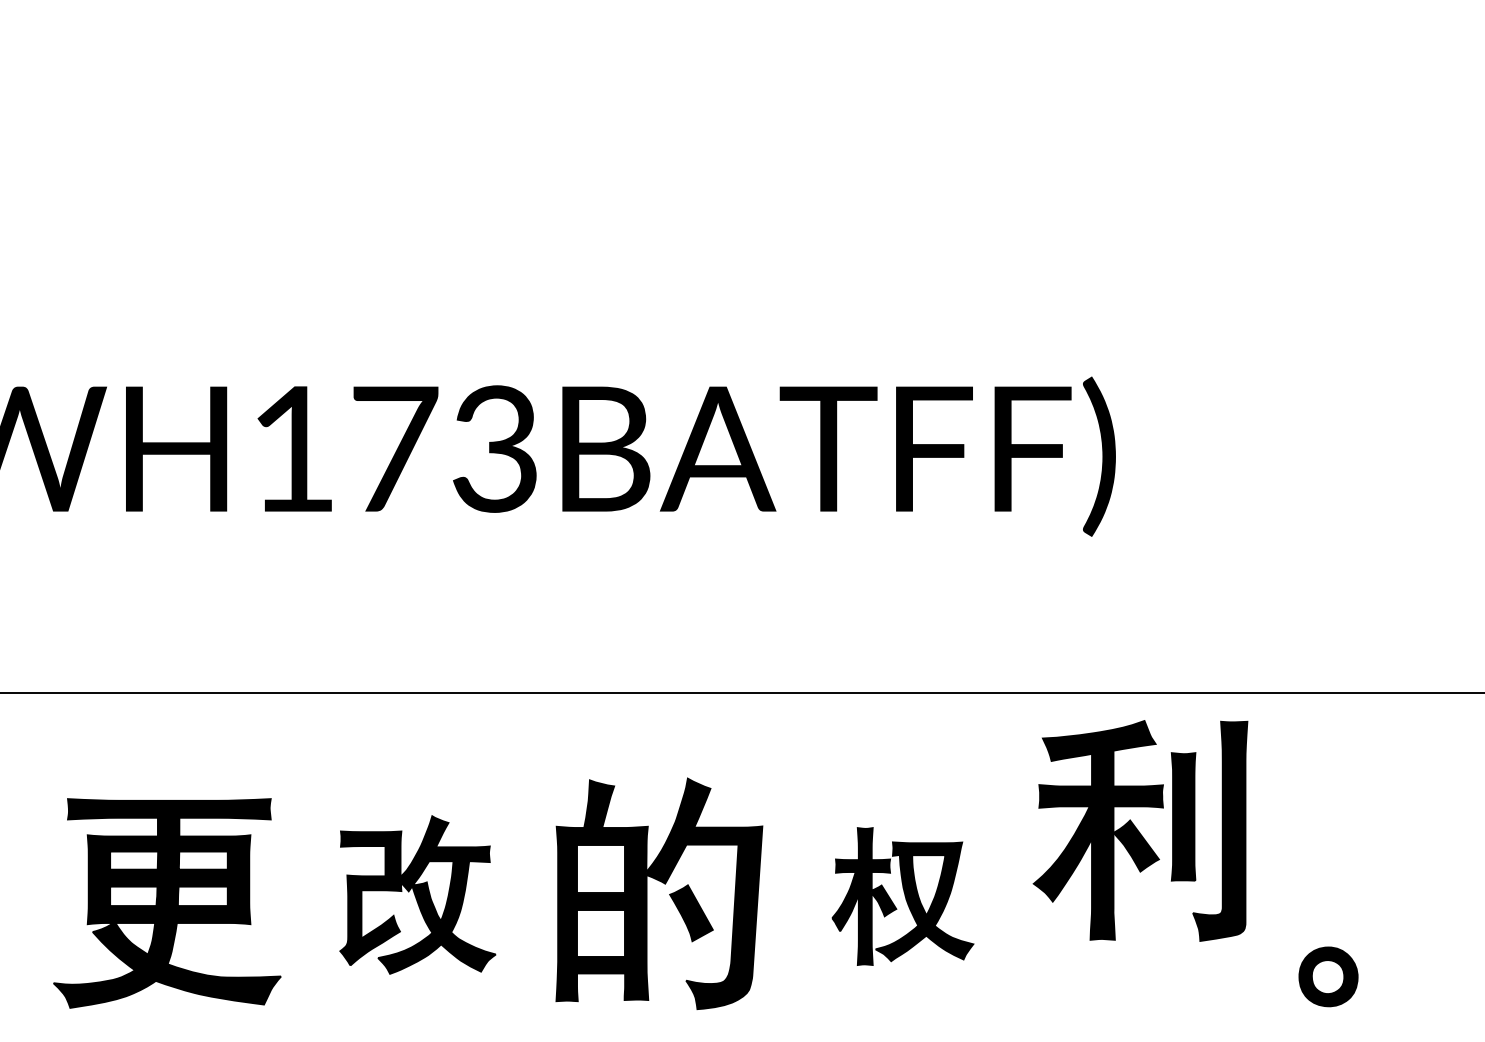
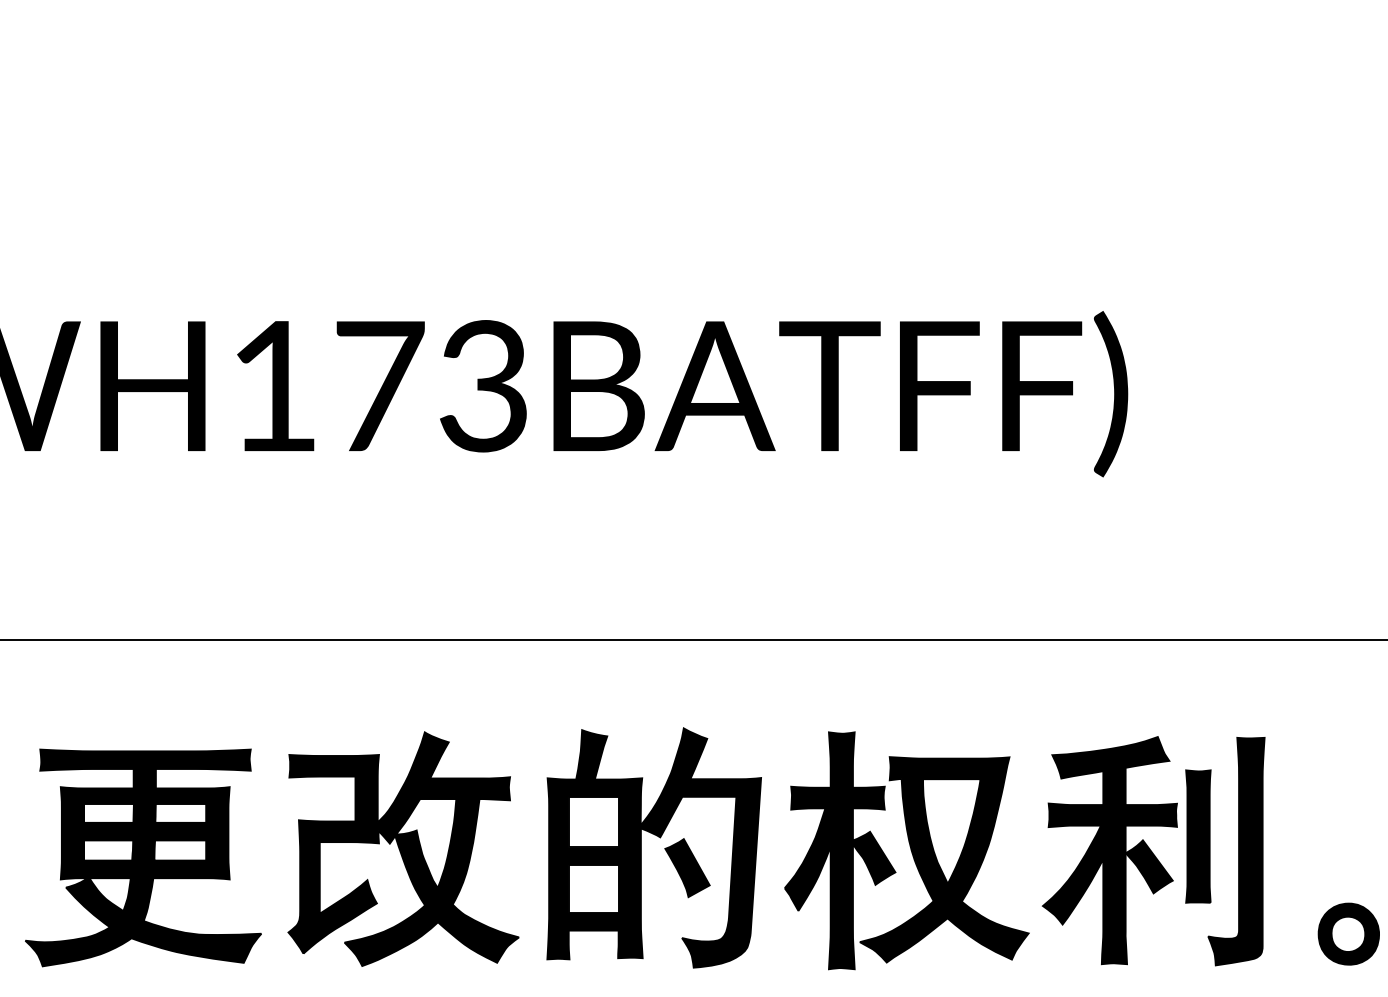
part: (1140, 830) -> (1153, 850), moved
part: (417, 894) -> (403, 848), size x1.43
part: (902, 896) -> (906, 850), size x1.67

